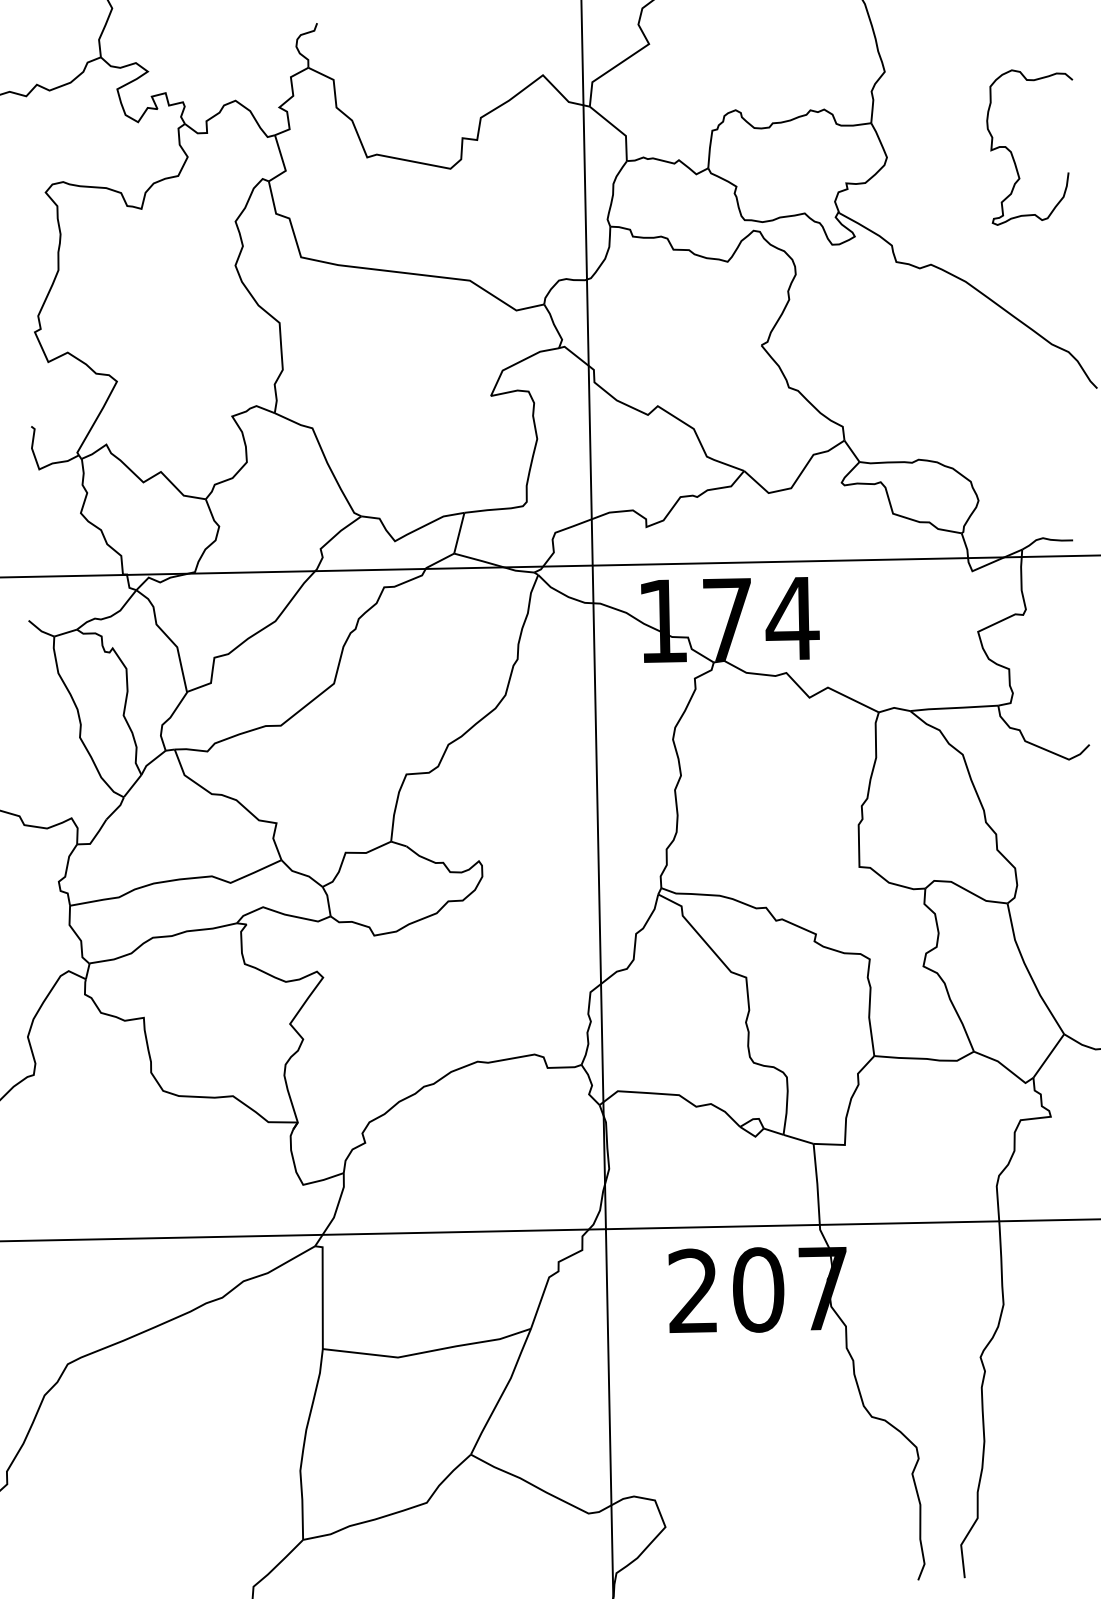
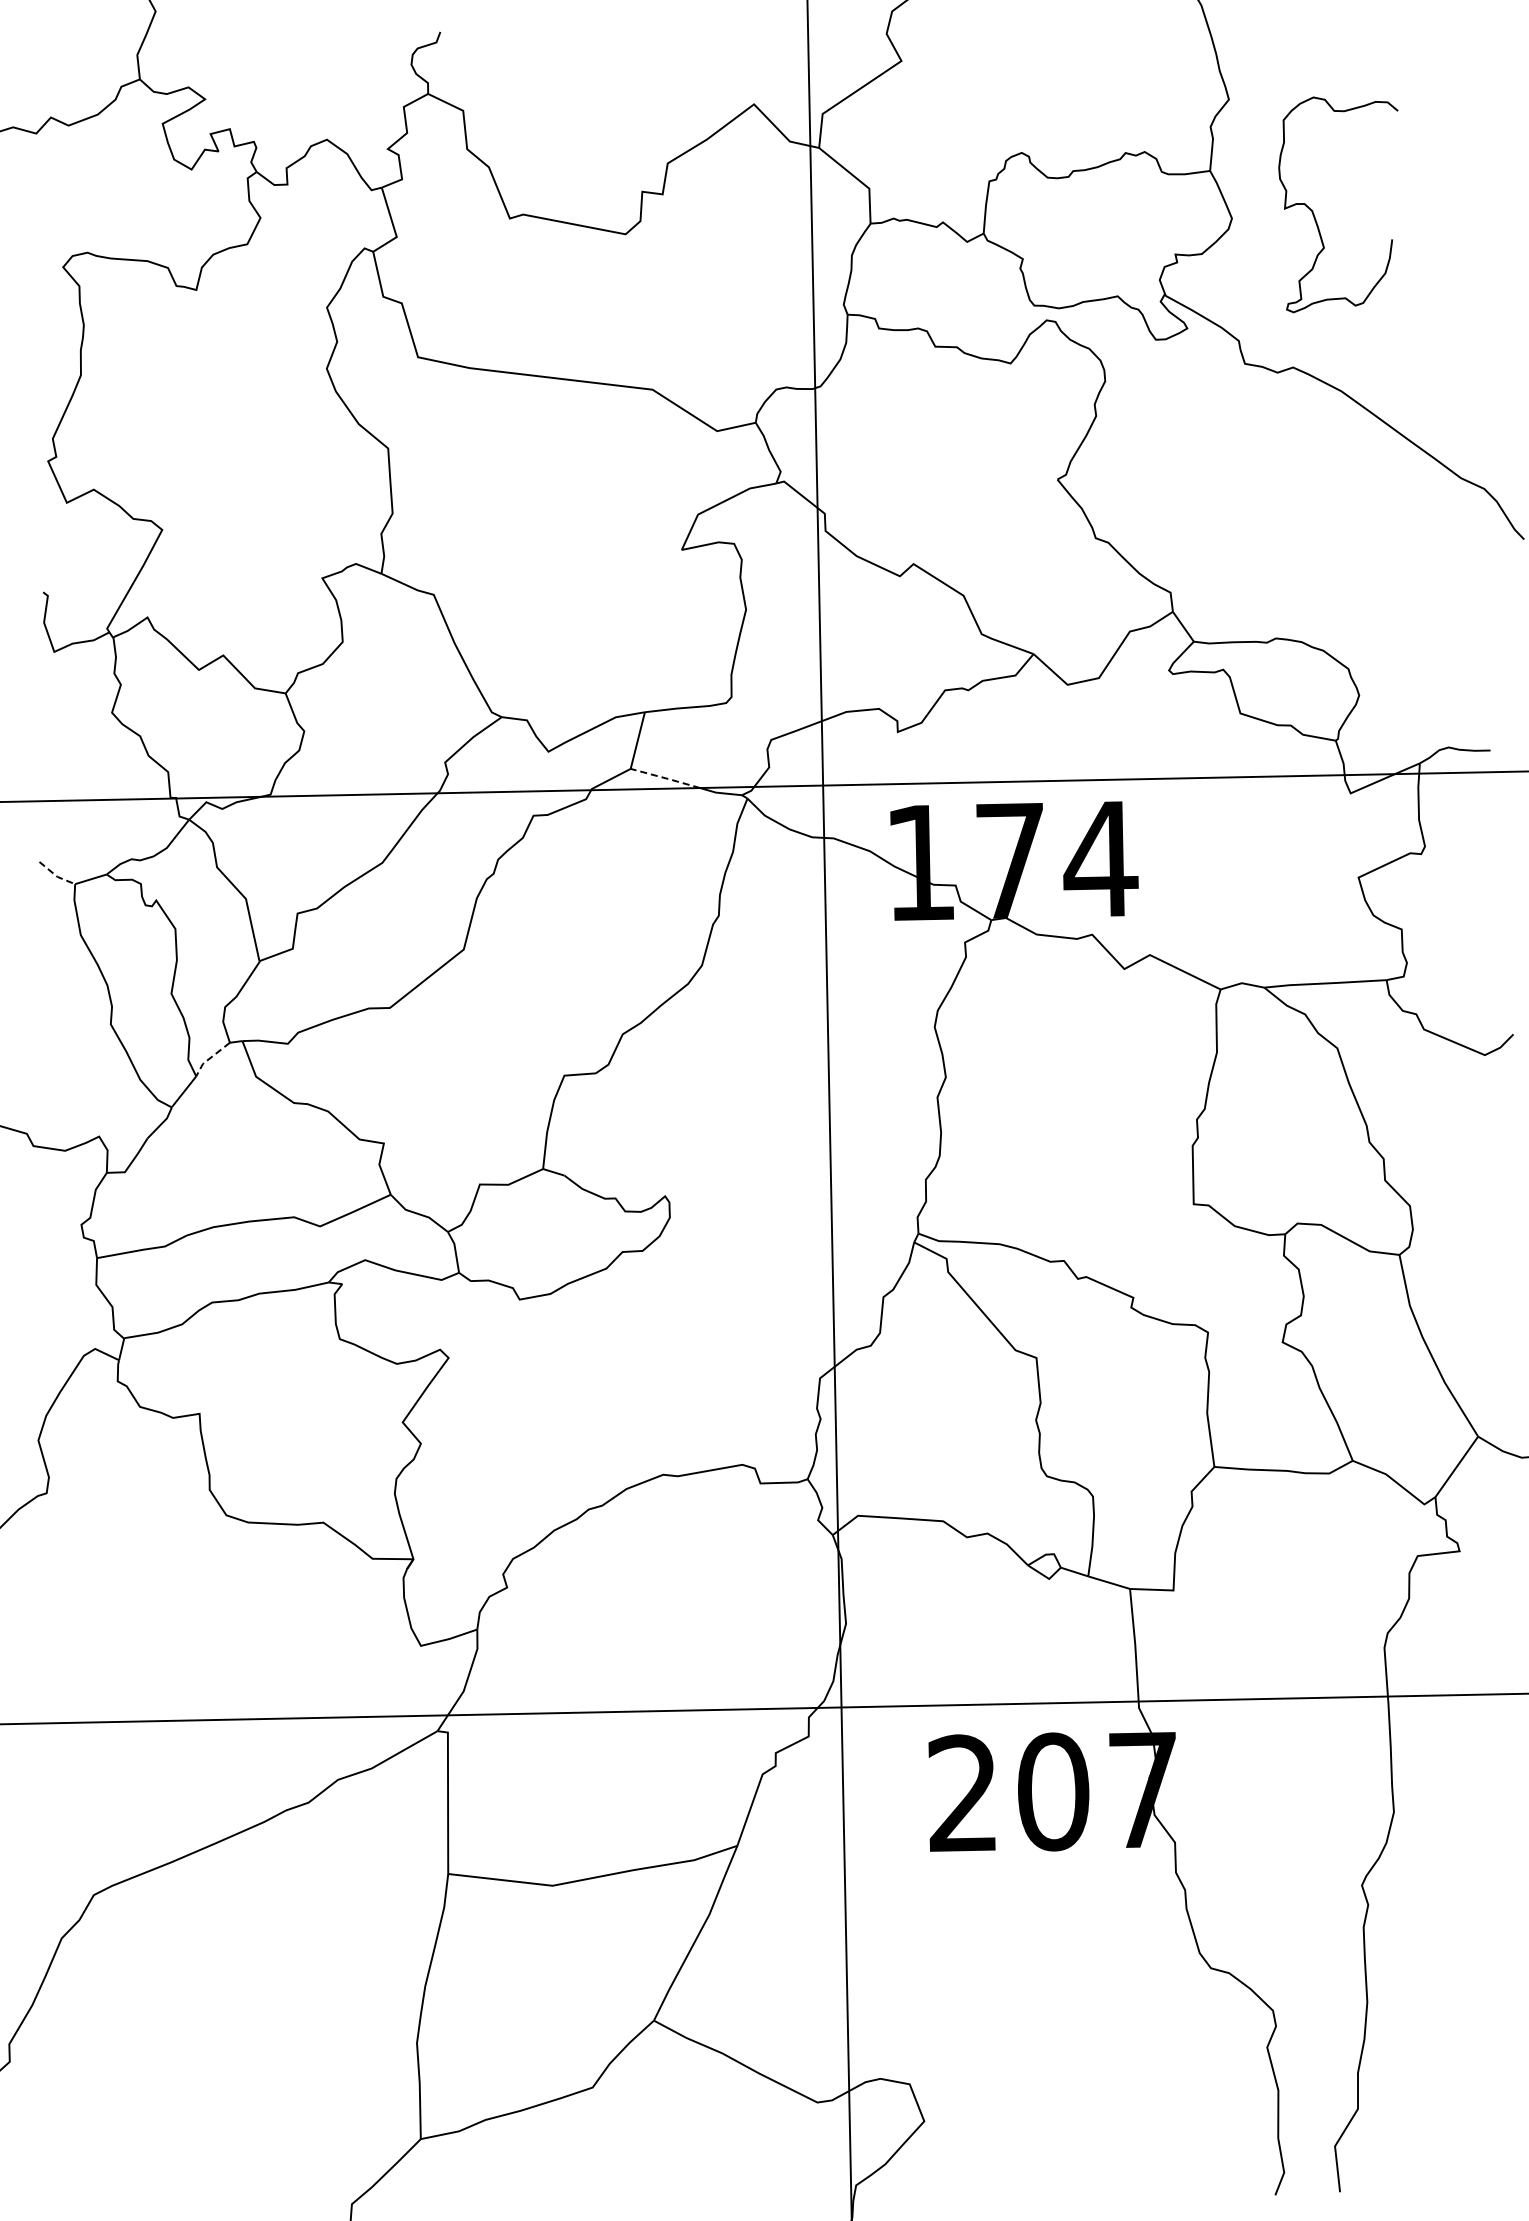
curve: (1012, 153) -> (1314, 213), moved
line: (479, 560) -> (665, 778), solid -> dashed
line: (40, 631) -> (56, 876), solid -> dashed
line: (151, 762) -> (209, 1058), solid -> dashed

